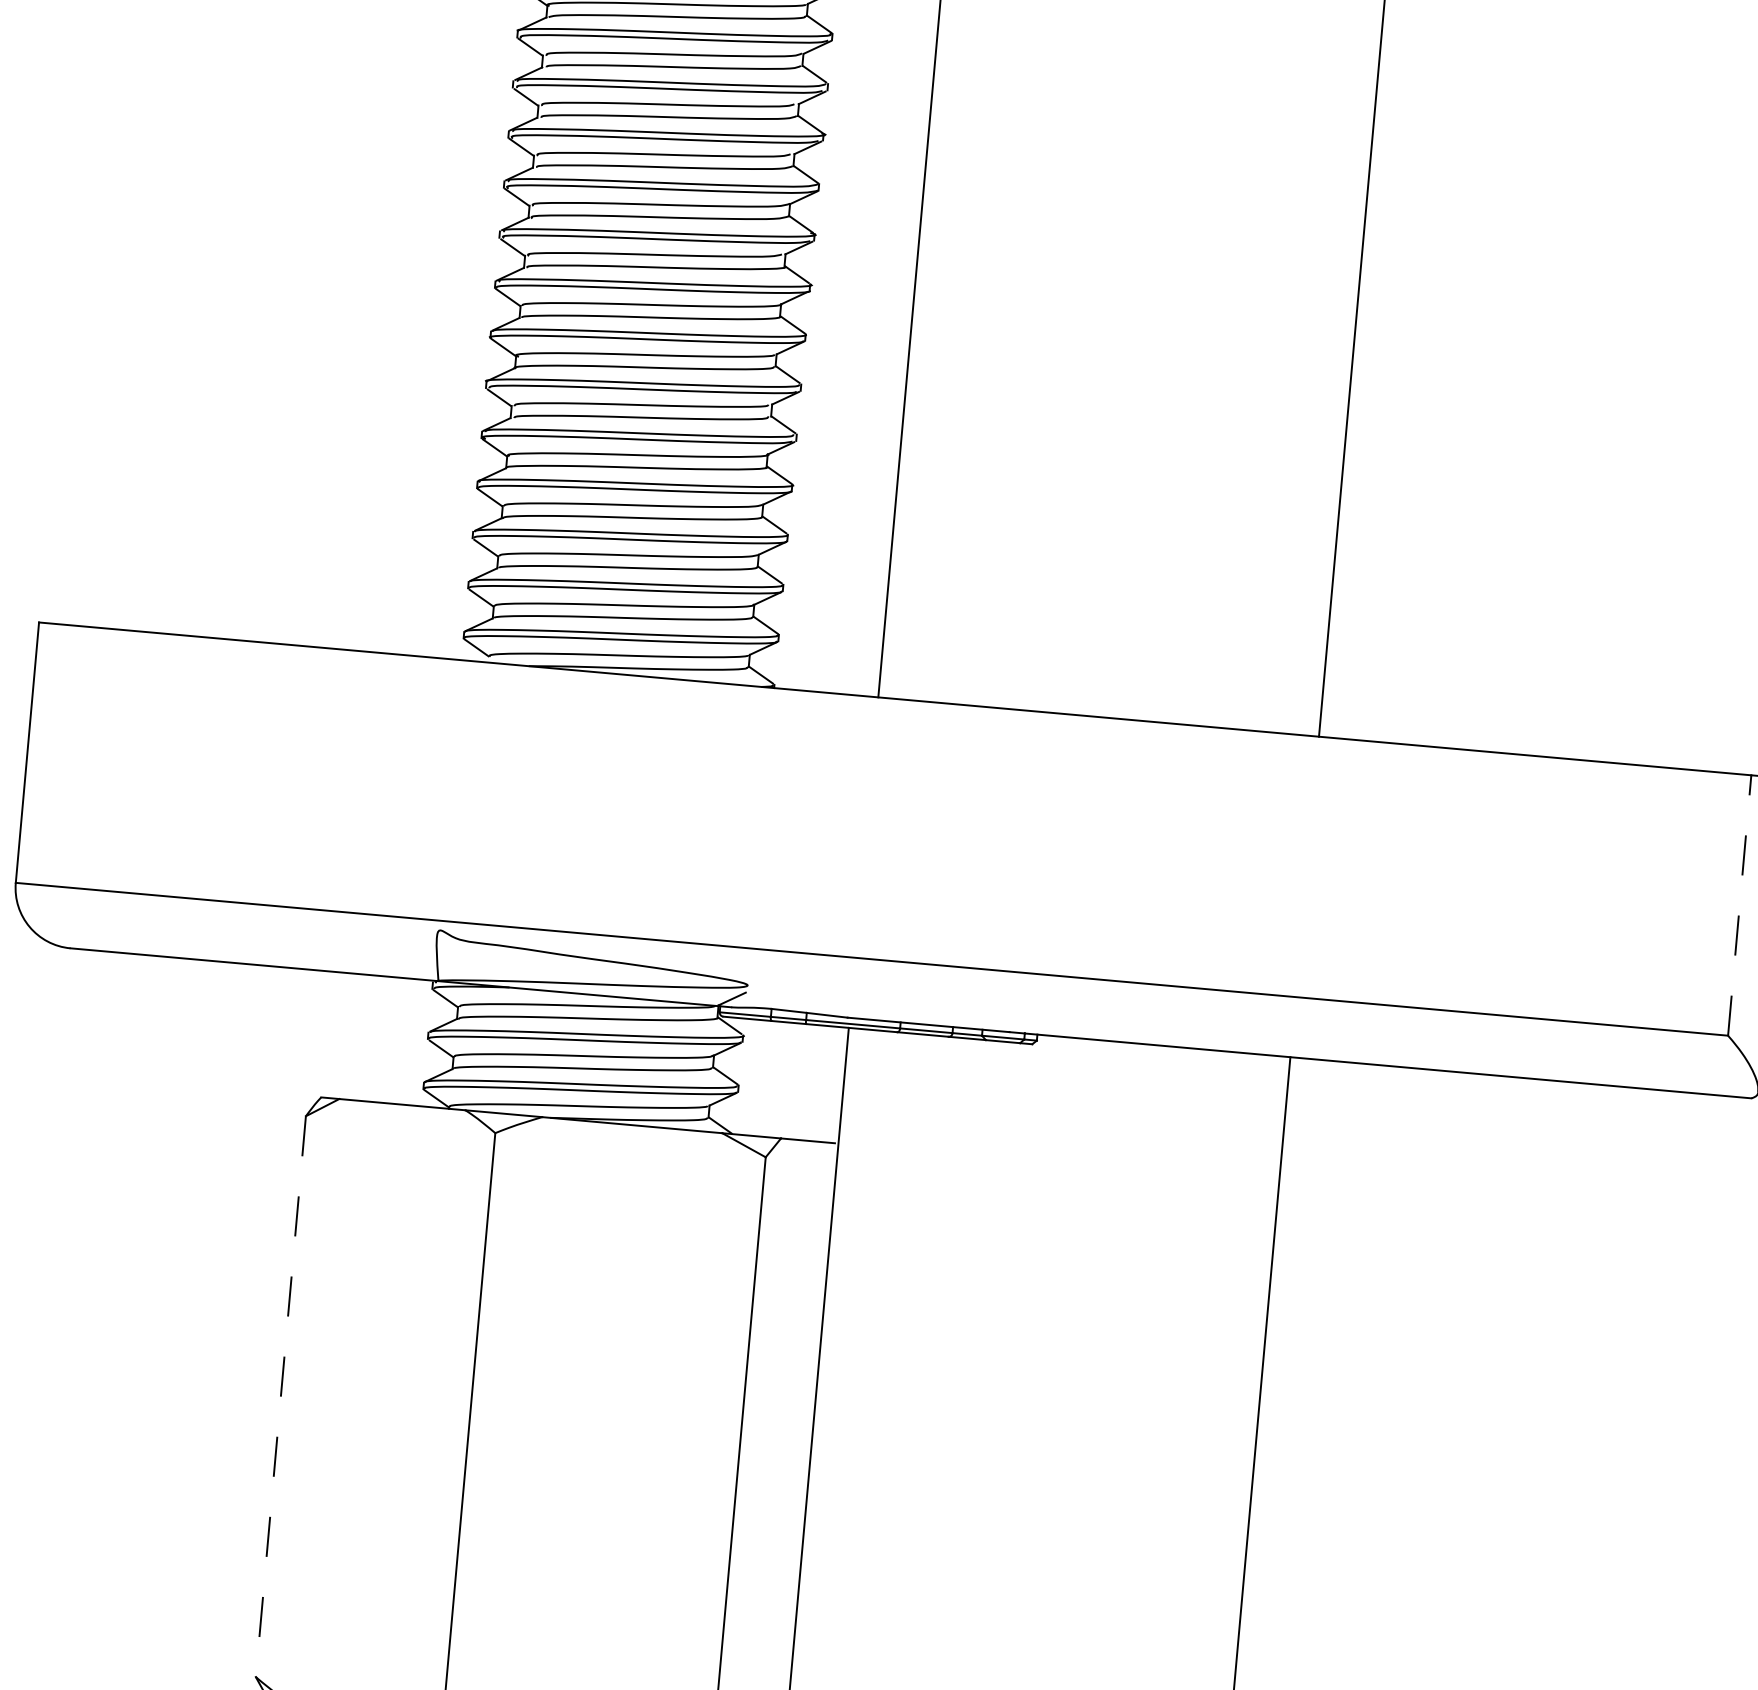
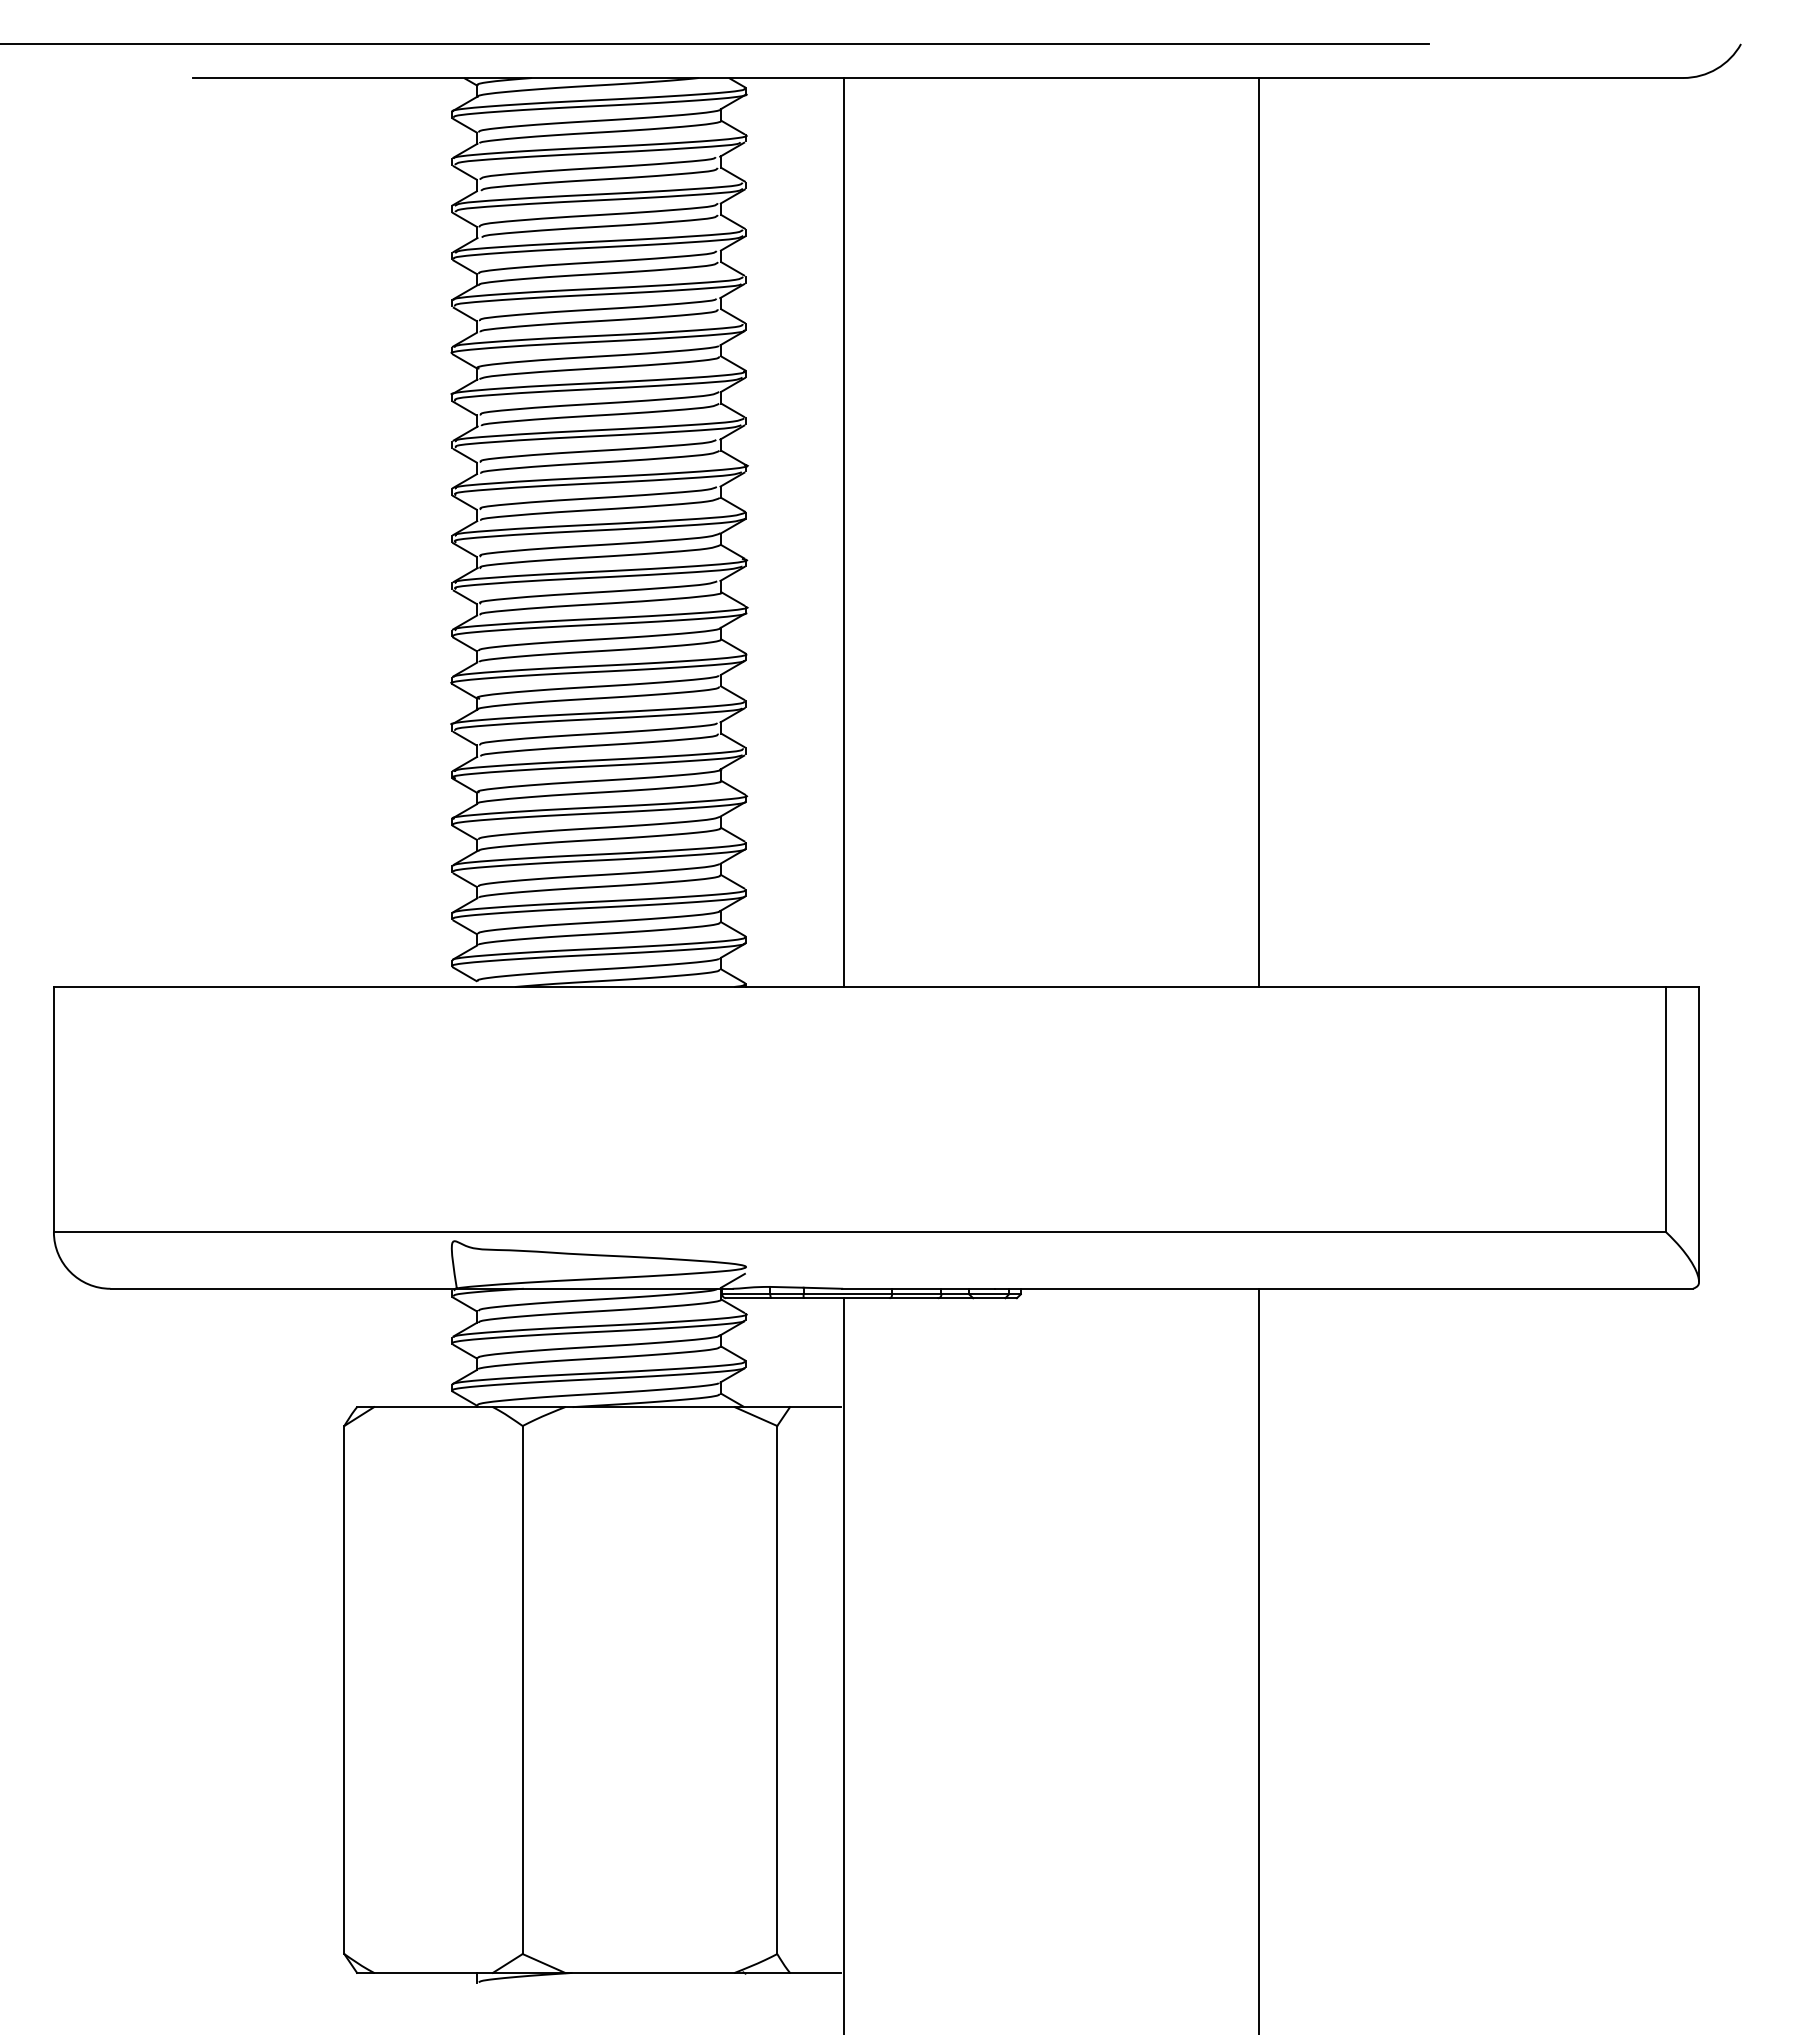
line: (1740, 905) -> (1666, 1109), dashed -> solid
line: (281, 1397) -> (344, 1690), dashed -> solid

